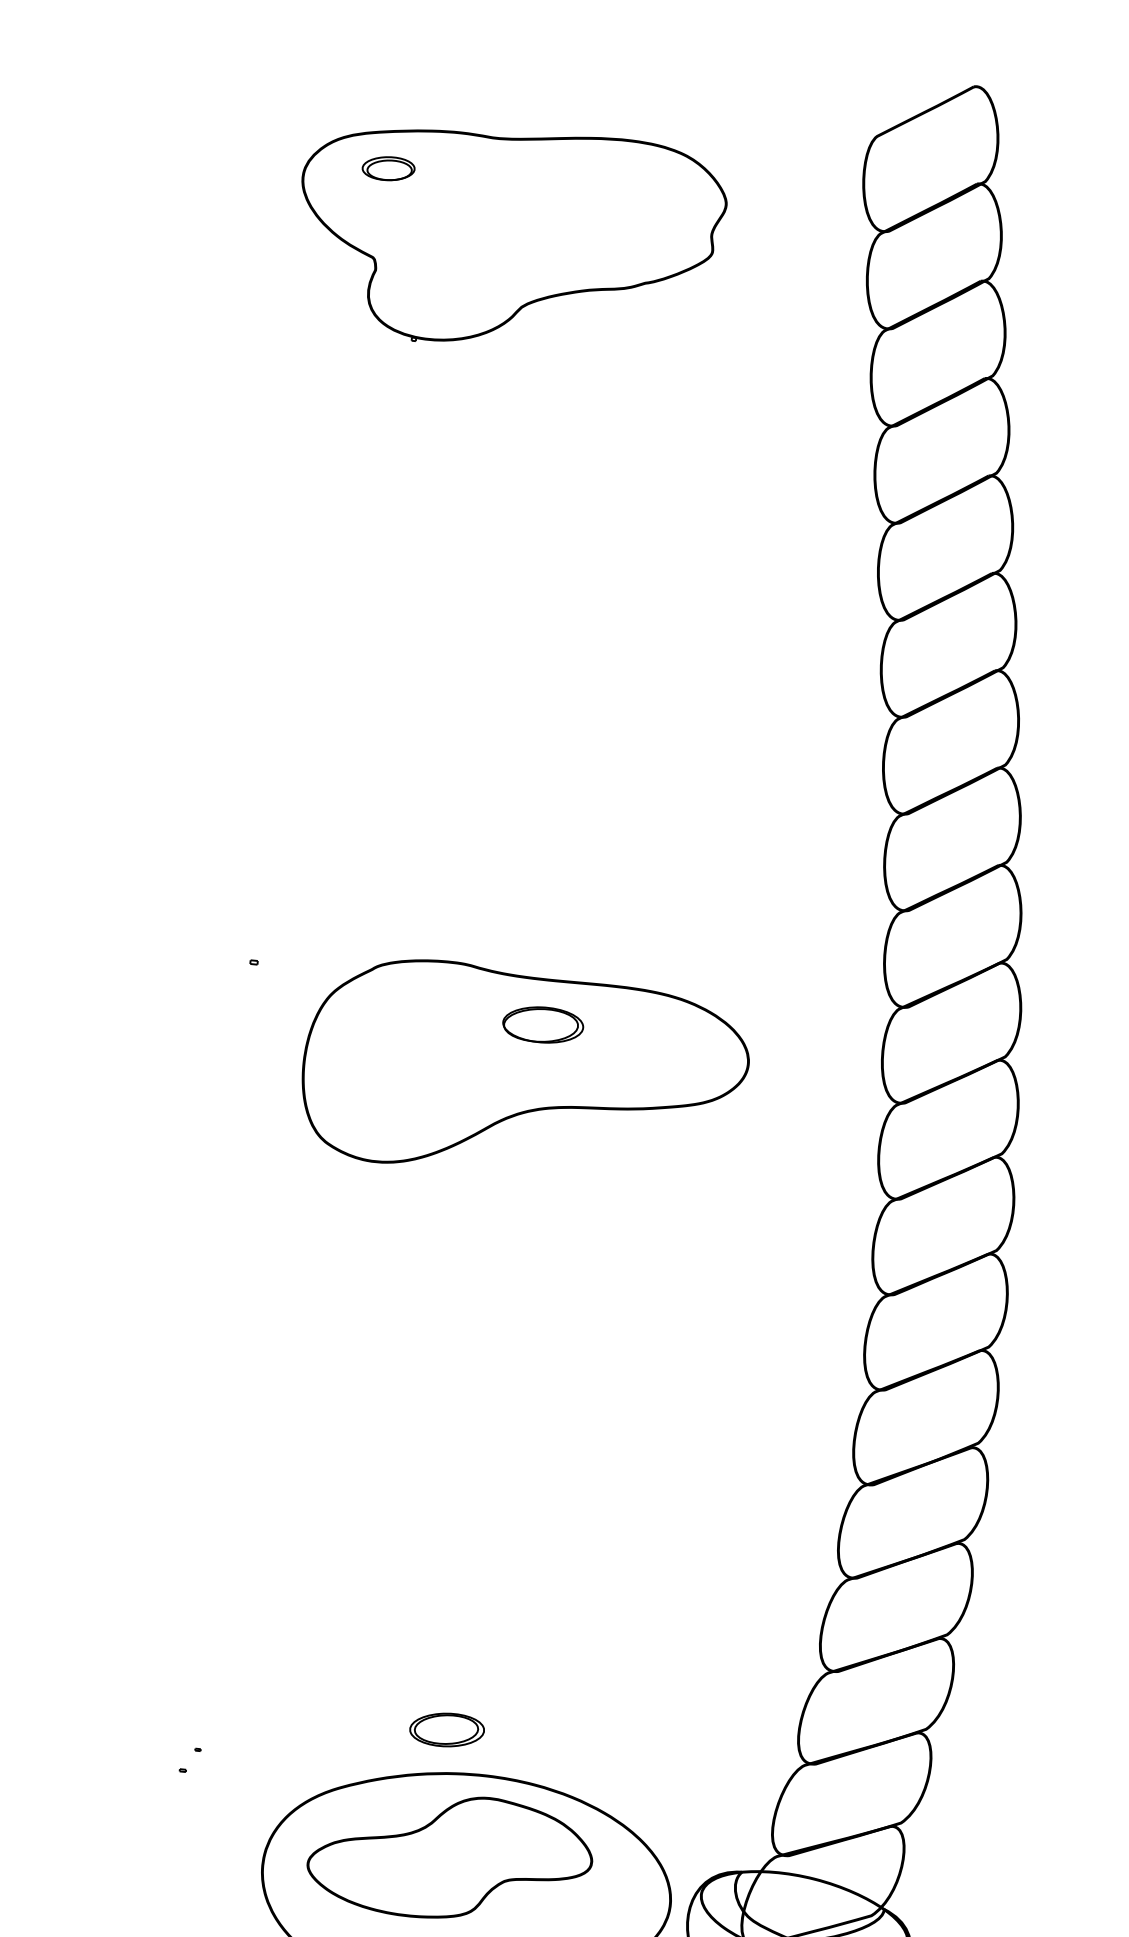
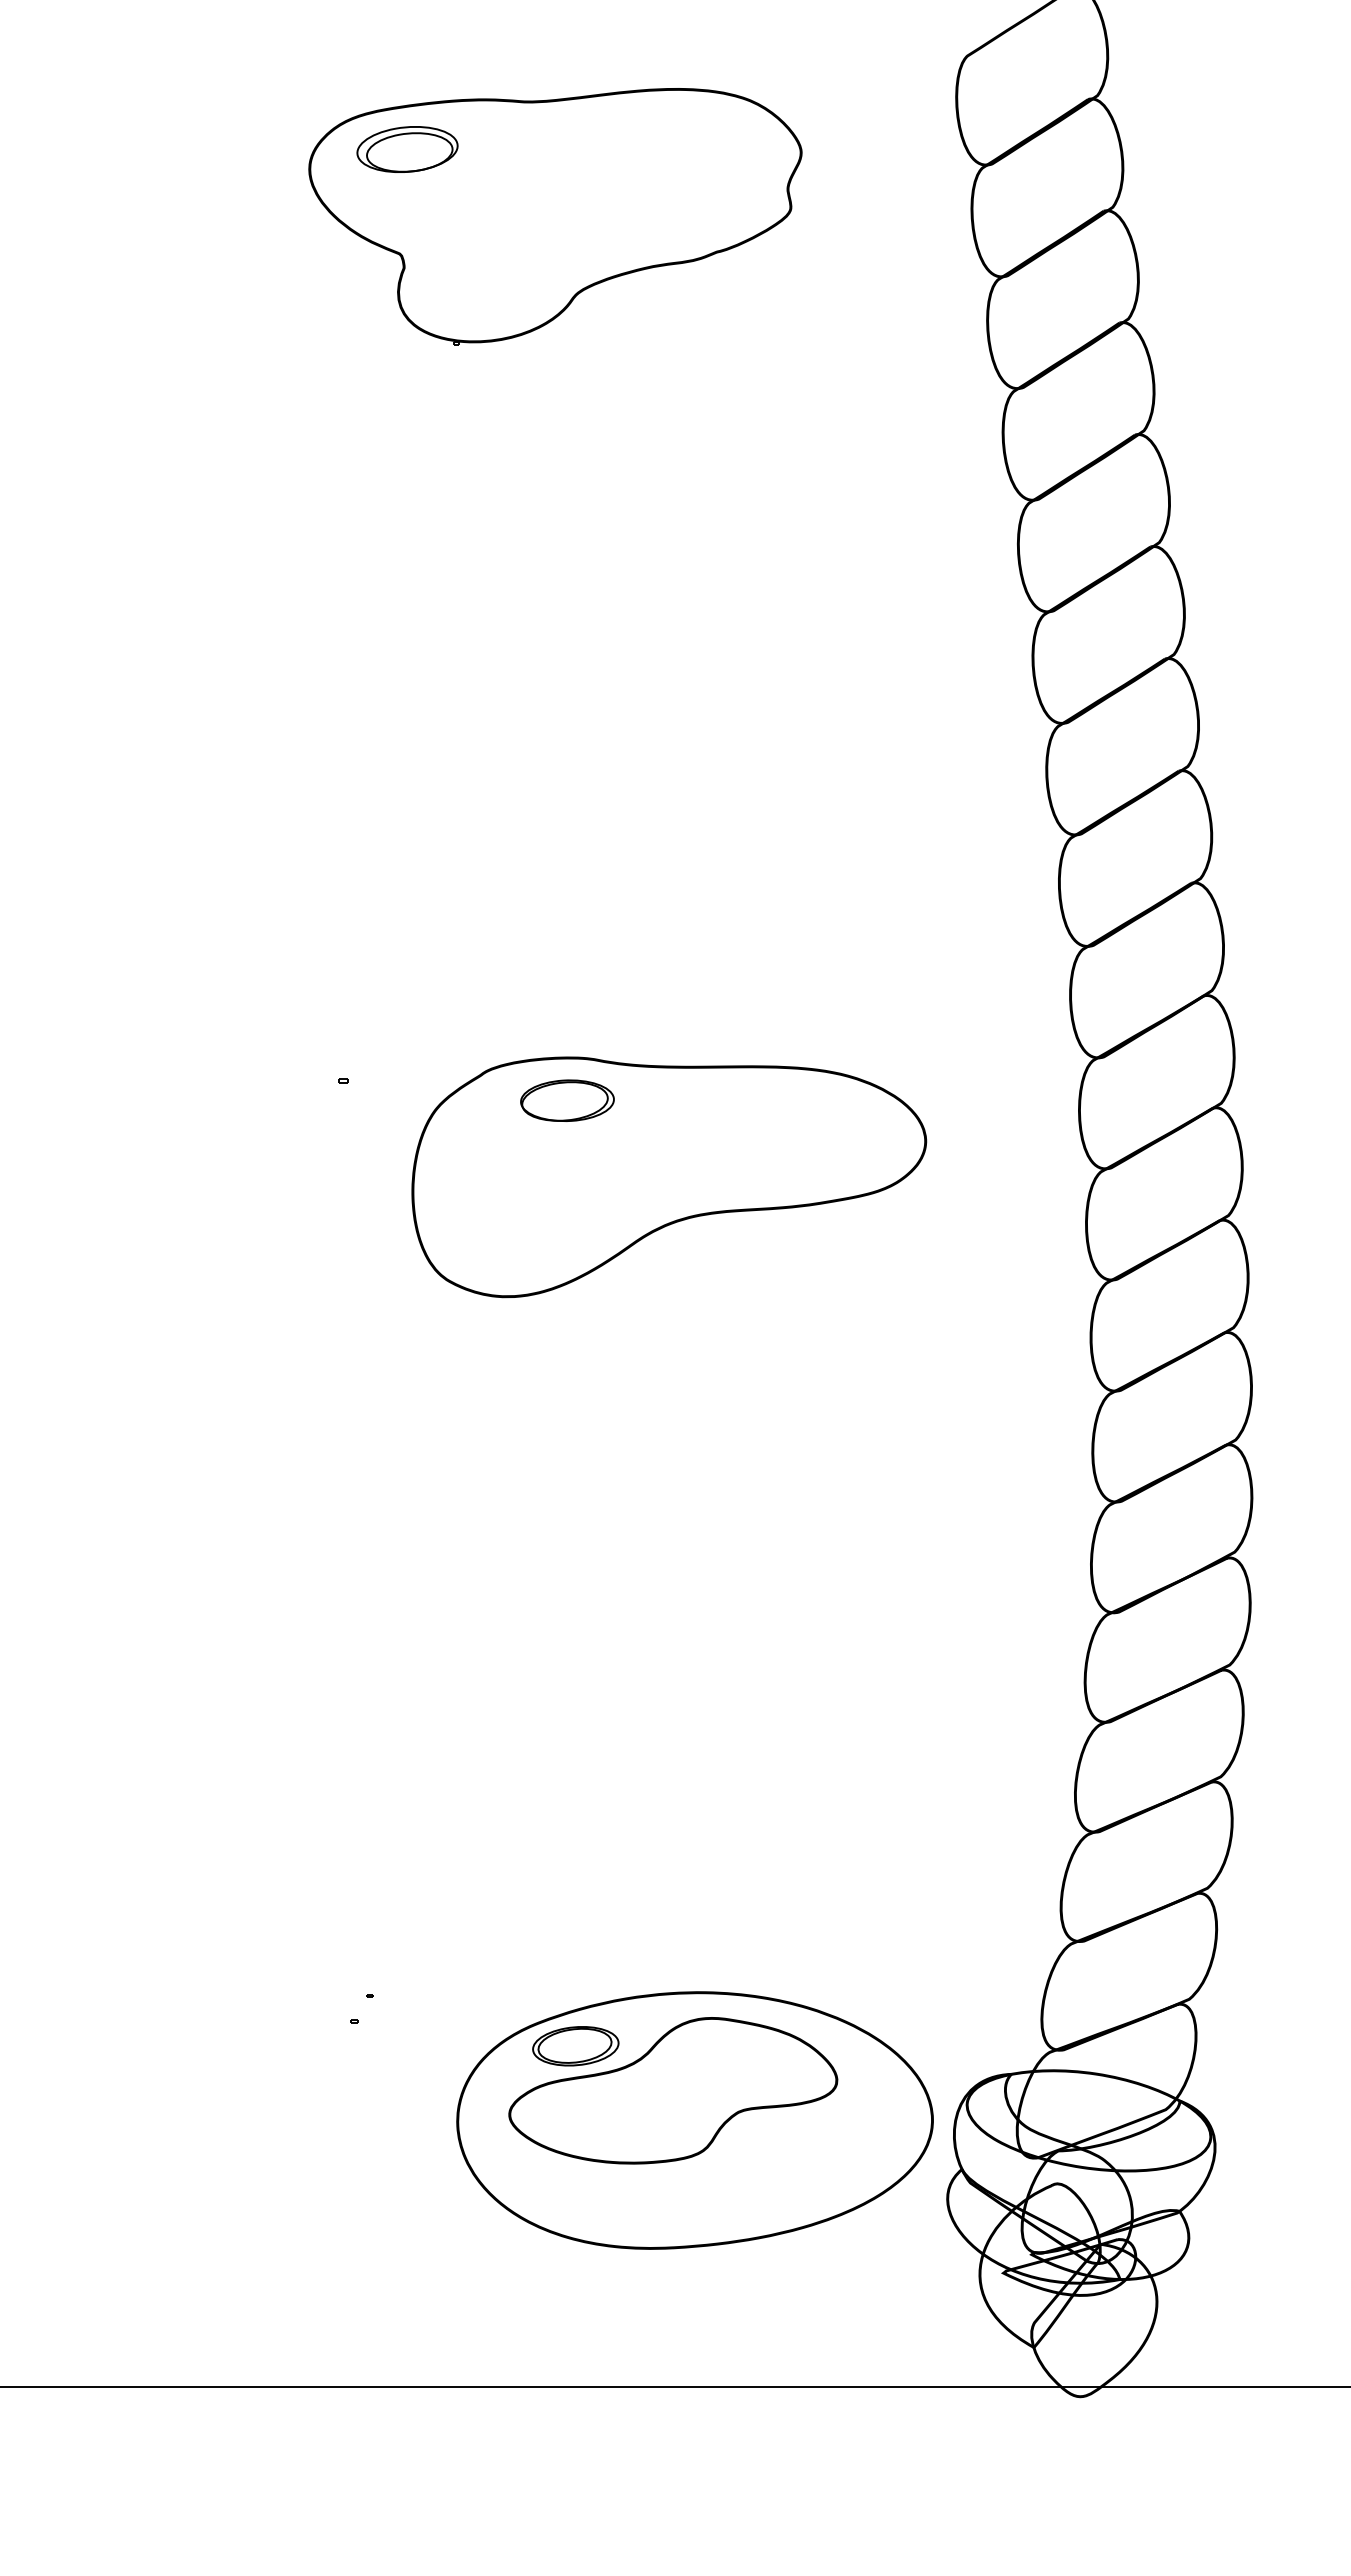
part: (388, 168) -> (407, 149), size x1.67
part: (543, 1024) -> (567, 1100), moved
part: (446, 1730) -> (575, 2046), moved

